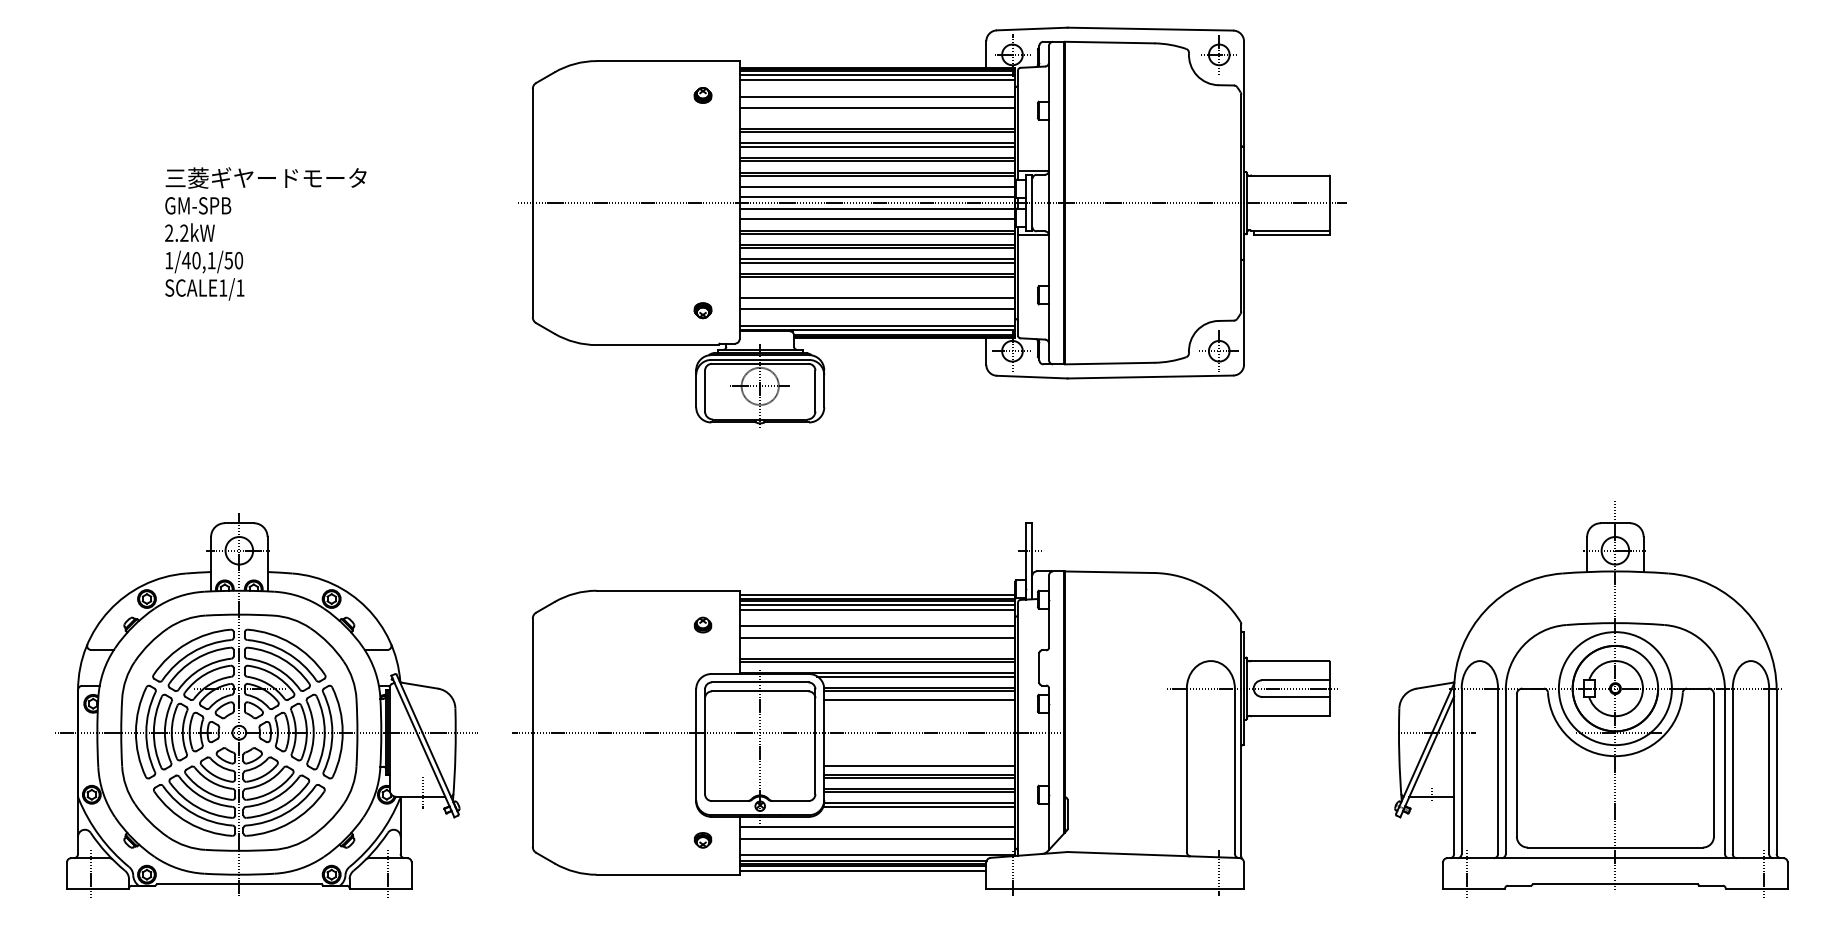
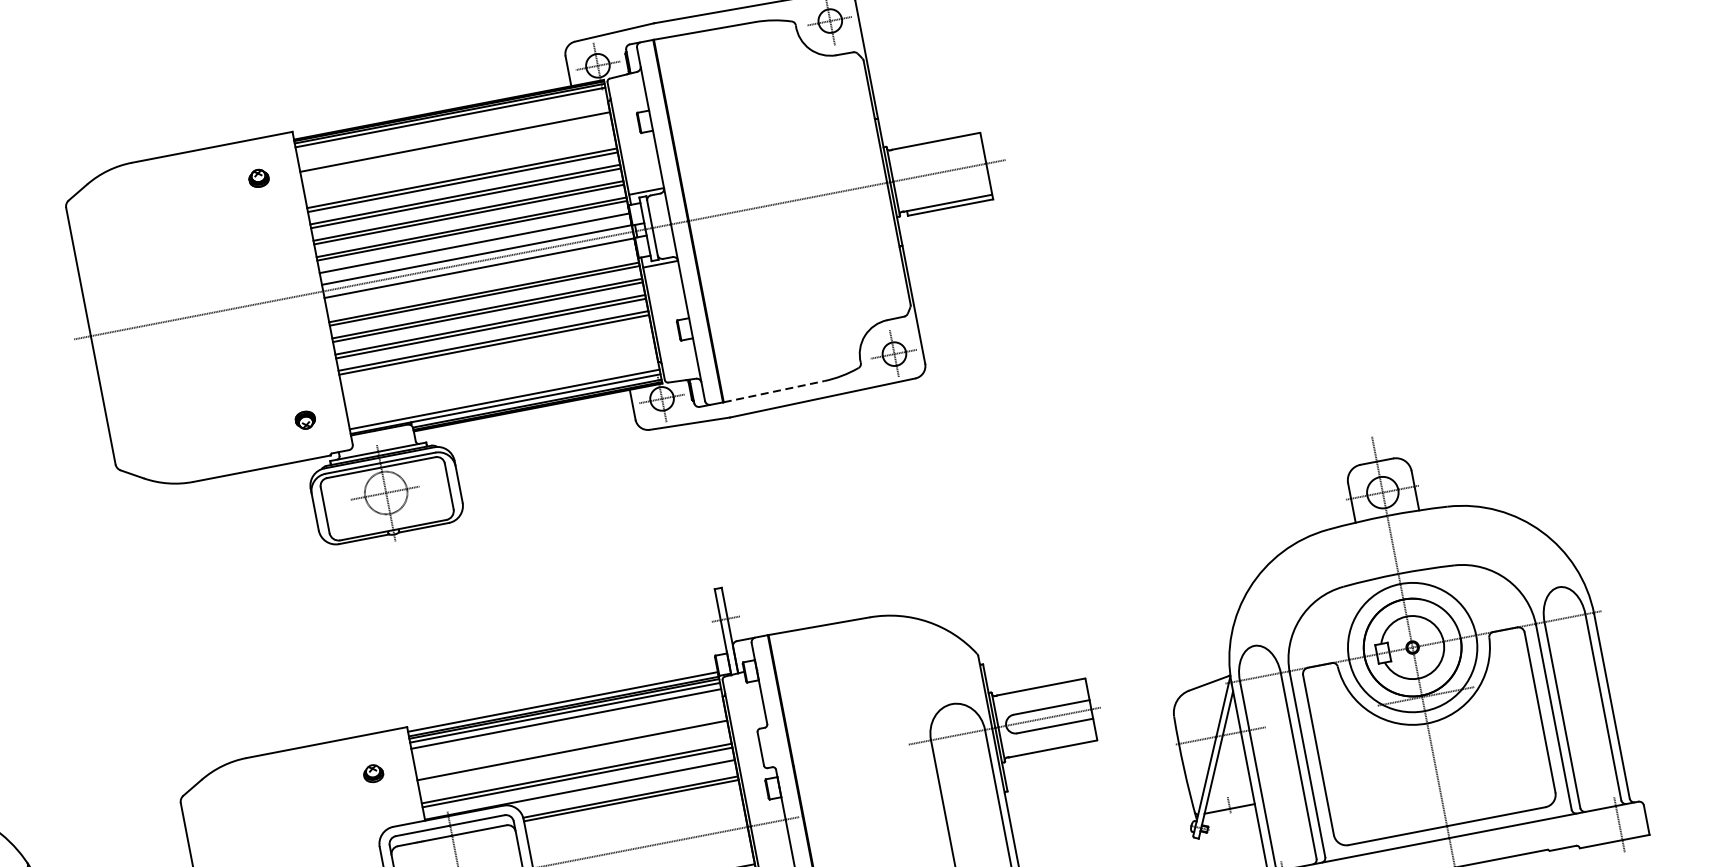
line: (877, 80) -> (451, 123), removed
line: (877, 108) -> (457, 155), removed
line: (877, 219) -> (481, 280), removed
line: (877, 297) -> (498, 367), removed
line: (877, 309) -> (501, 381), removed
line: (1109, 363) -> (773, 391), solid -> dashed
line: (877, 626) -> (569, 737), removed
line: (916, 676) -> (624, 785), removed
line: (919, 699) -> (632, 810), removed

